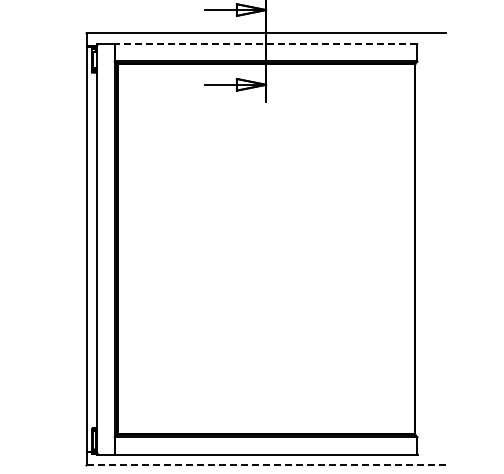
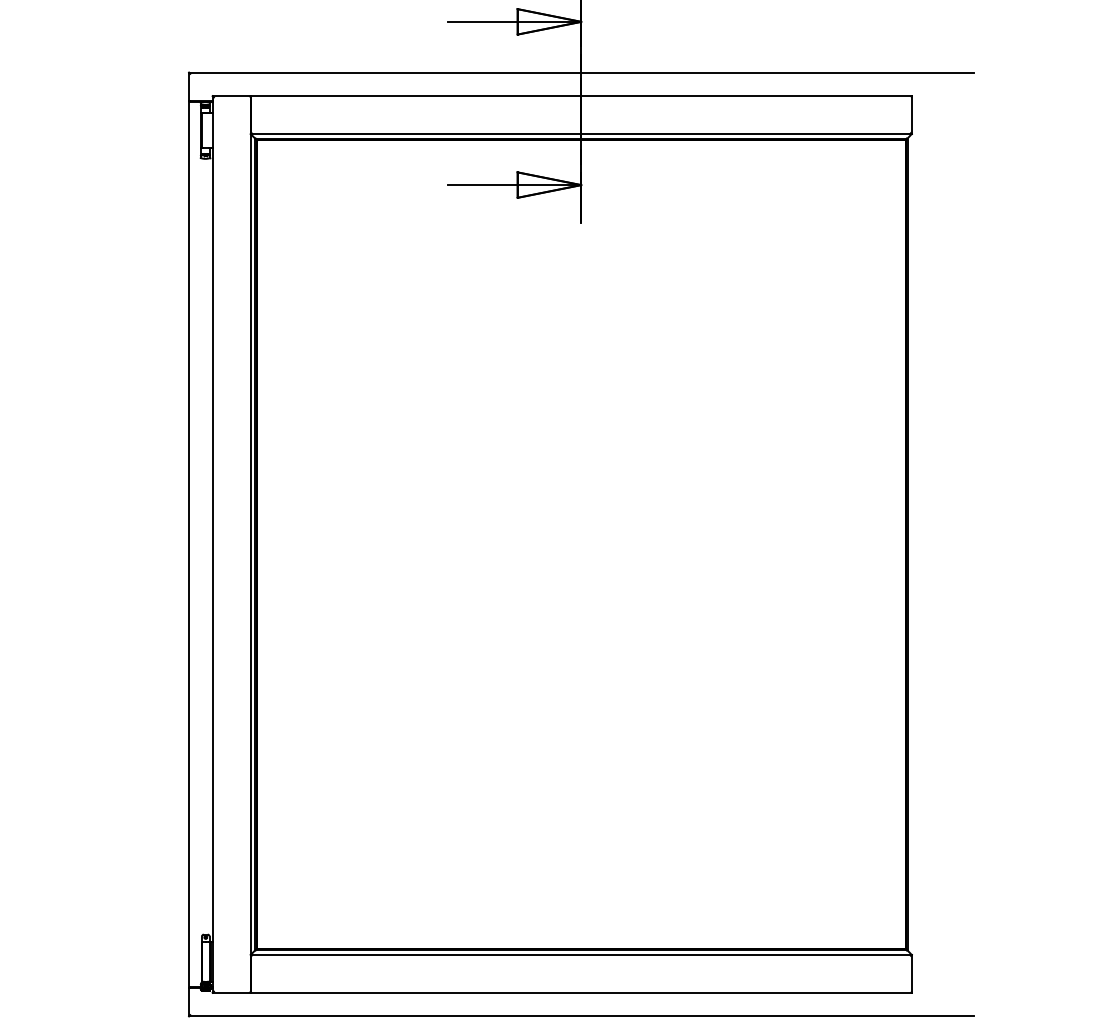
line: (265, 44) -> (579, 97), dashed -> solid
line: (266, 465) -> (582, 1016), dashed -> solid

